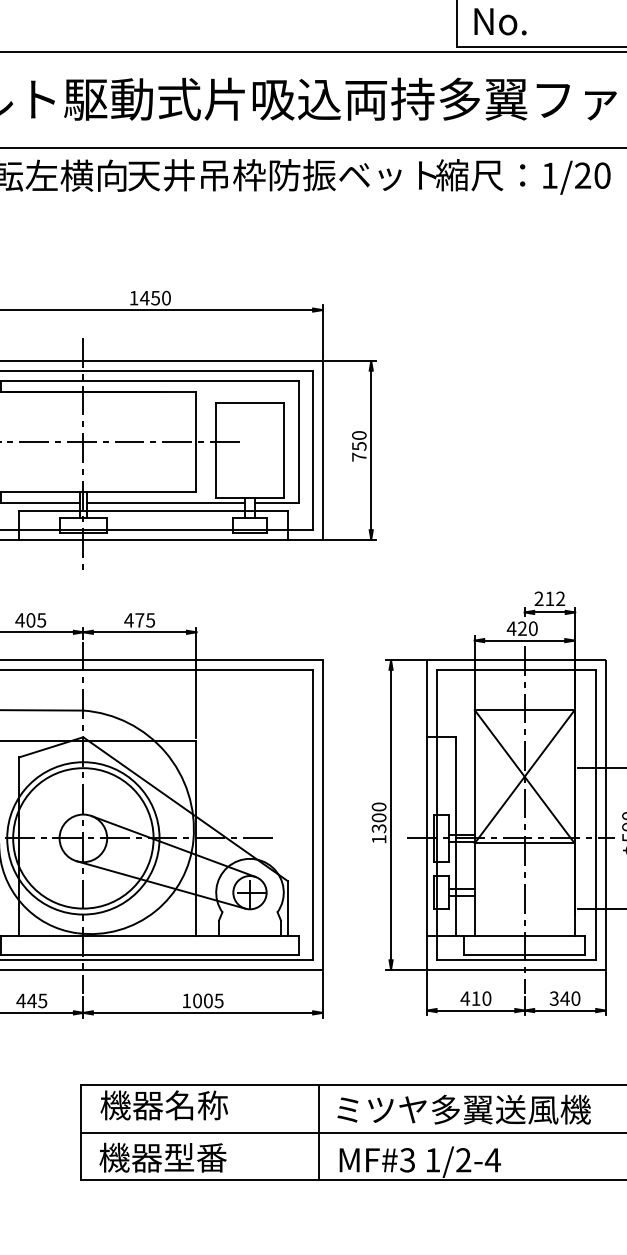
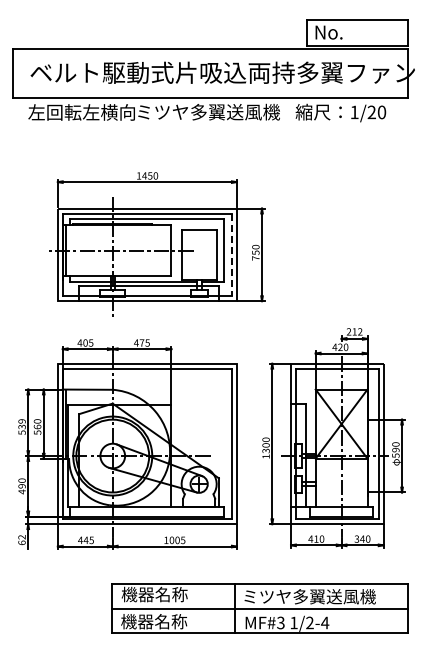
text: (281, 173) -> (215, 111), 天井吊枠防振ベット -> ミツヤ多翼送風機
line: (312, 451) -> (231, 255), solid -> dashed
text: (196, 1157) -> (171, 621), 機器型番 -> 機器名称

